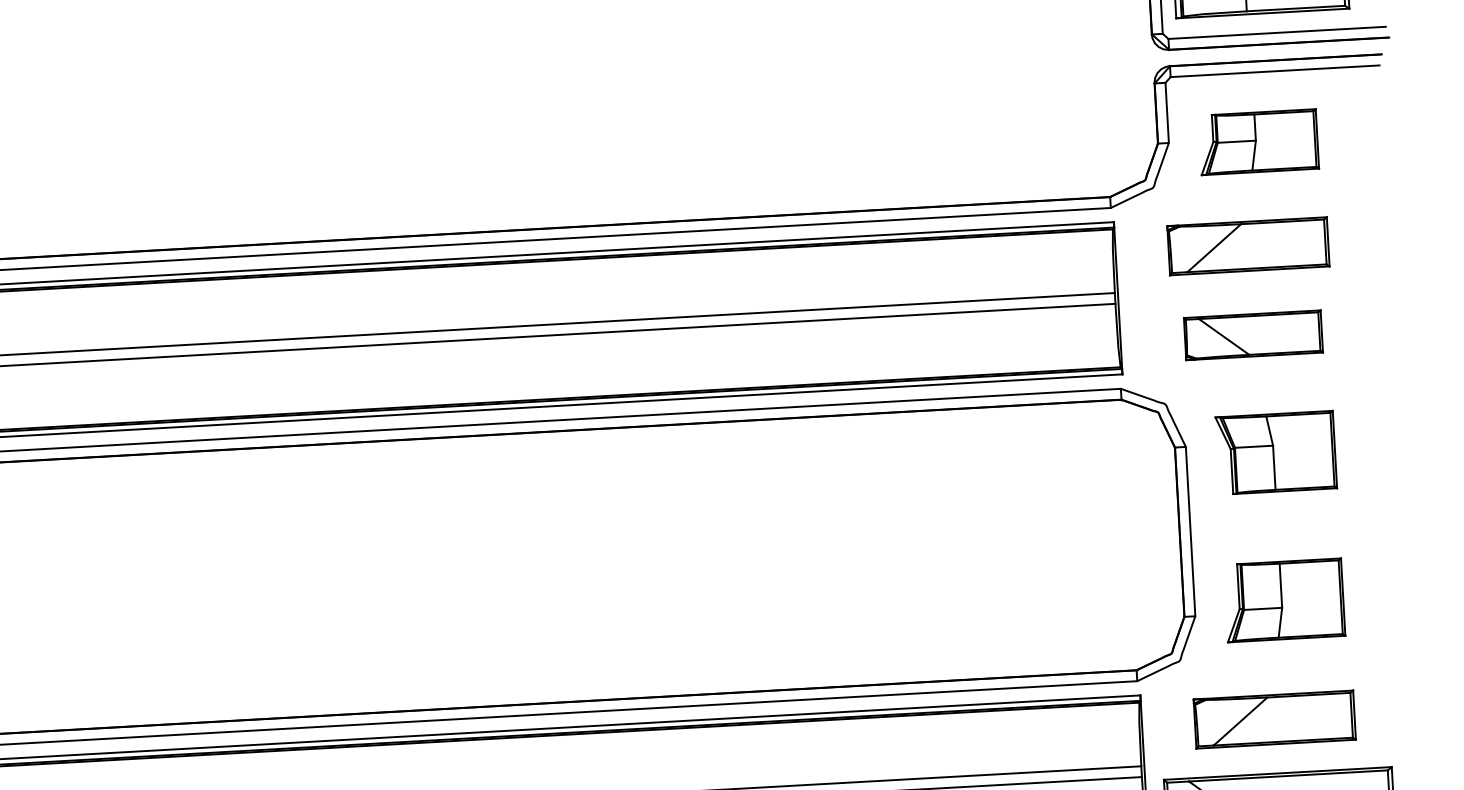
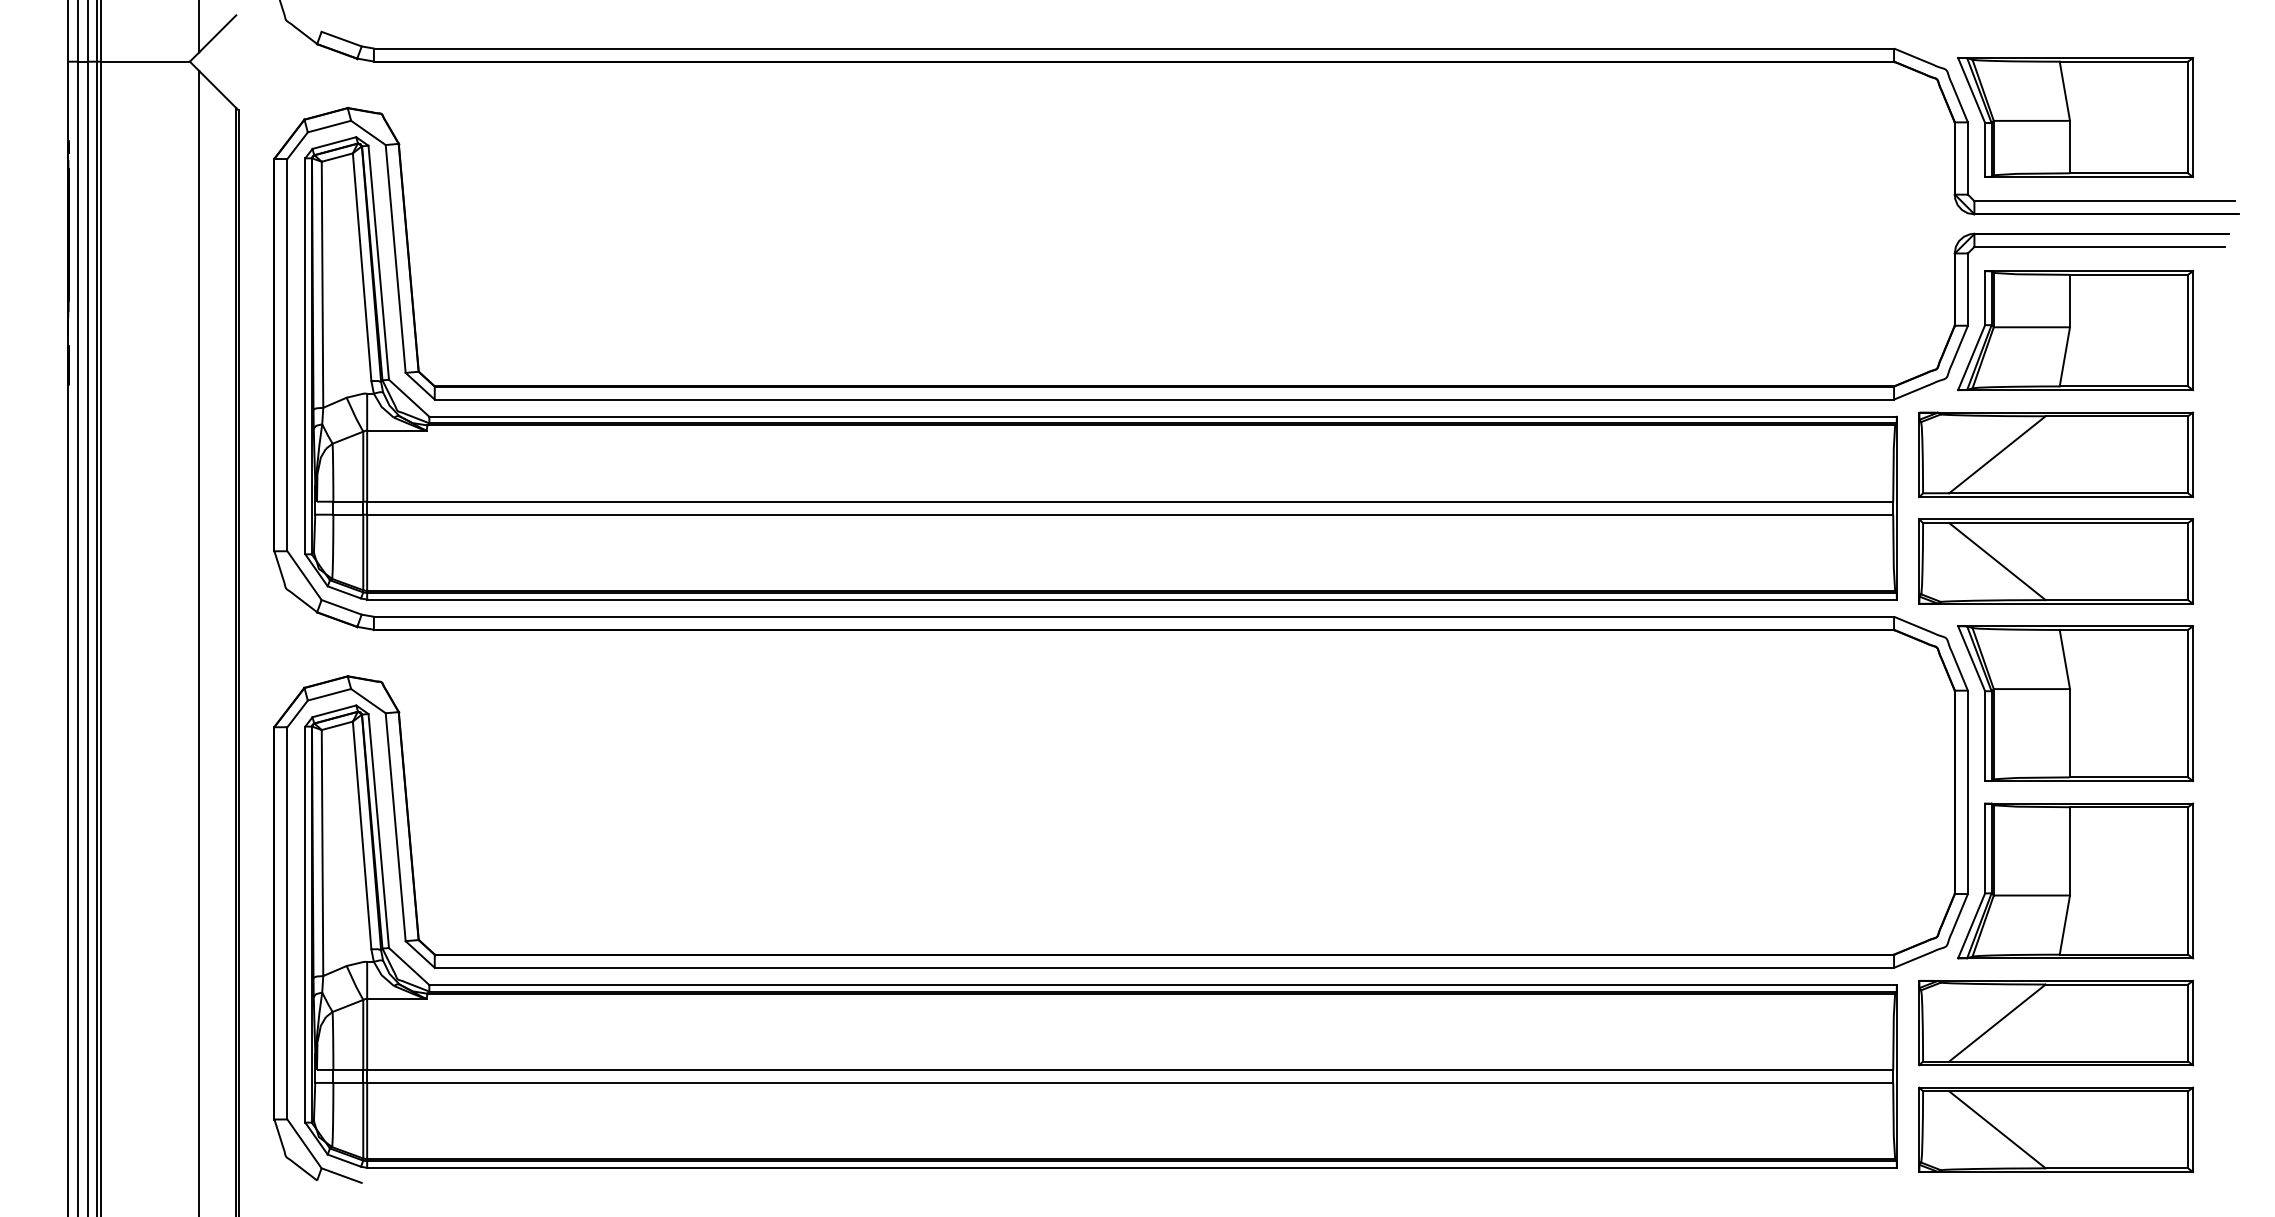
part: (1258, 141) -> (2075, 330), size x1.67
part: (1248, 246) -> (2056, 454), size x1.43
part: (1253, 335) -> (2056, 561), size x1.67
part: (1276, 452) -> (2075, 703), size x1.67
part: (1284, 600) -> (2075, 880), size x1.67
part: (1274, 719) -> (2055, 1022), size x1.43

